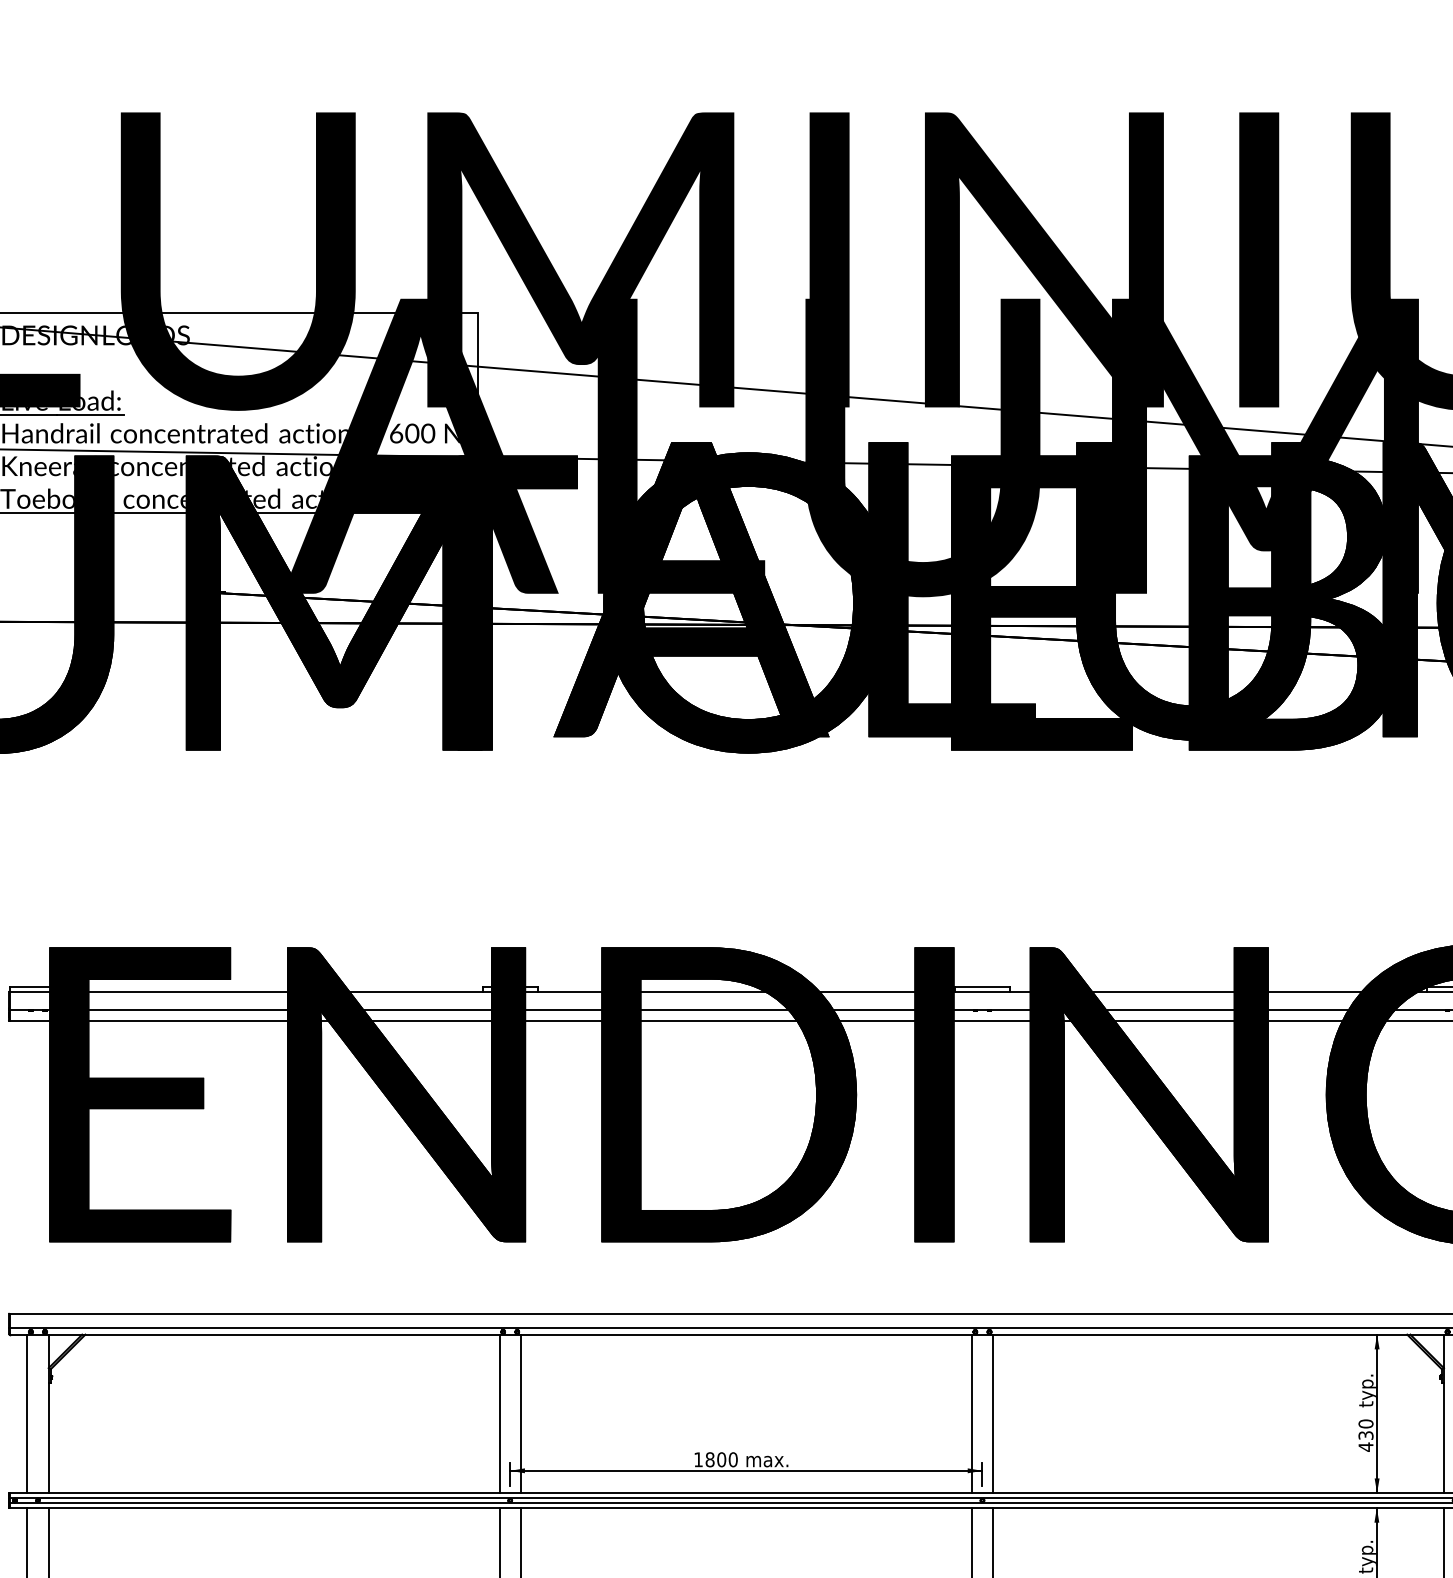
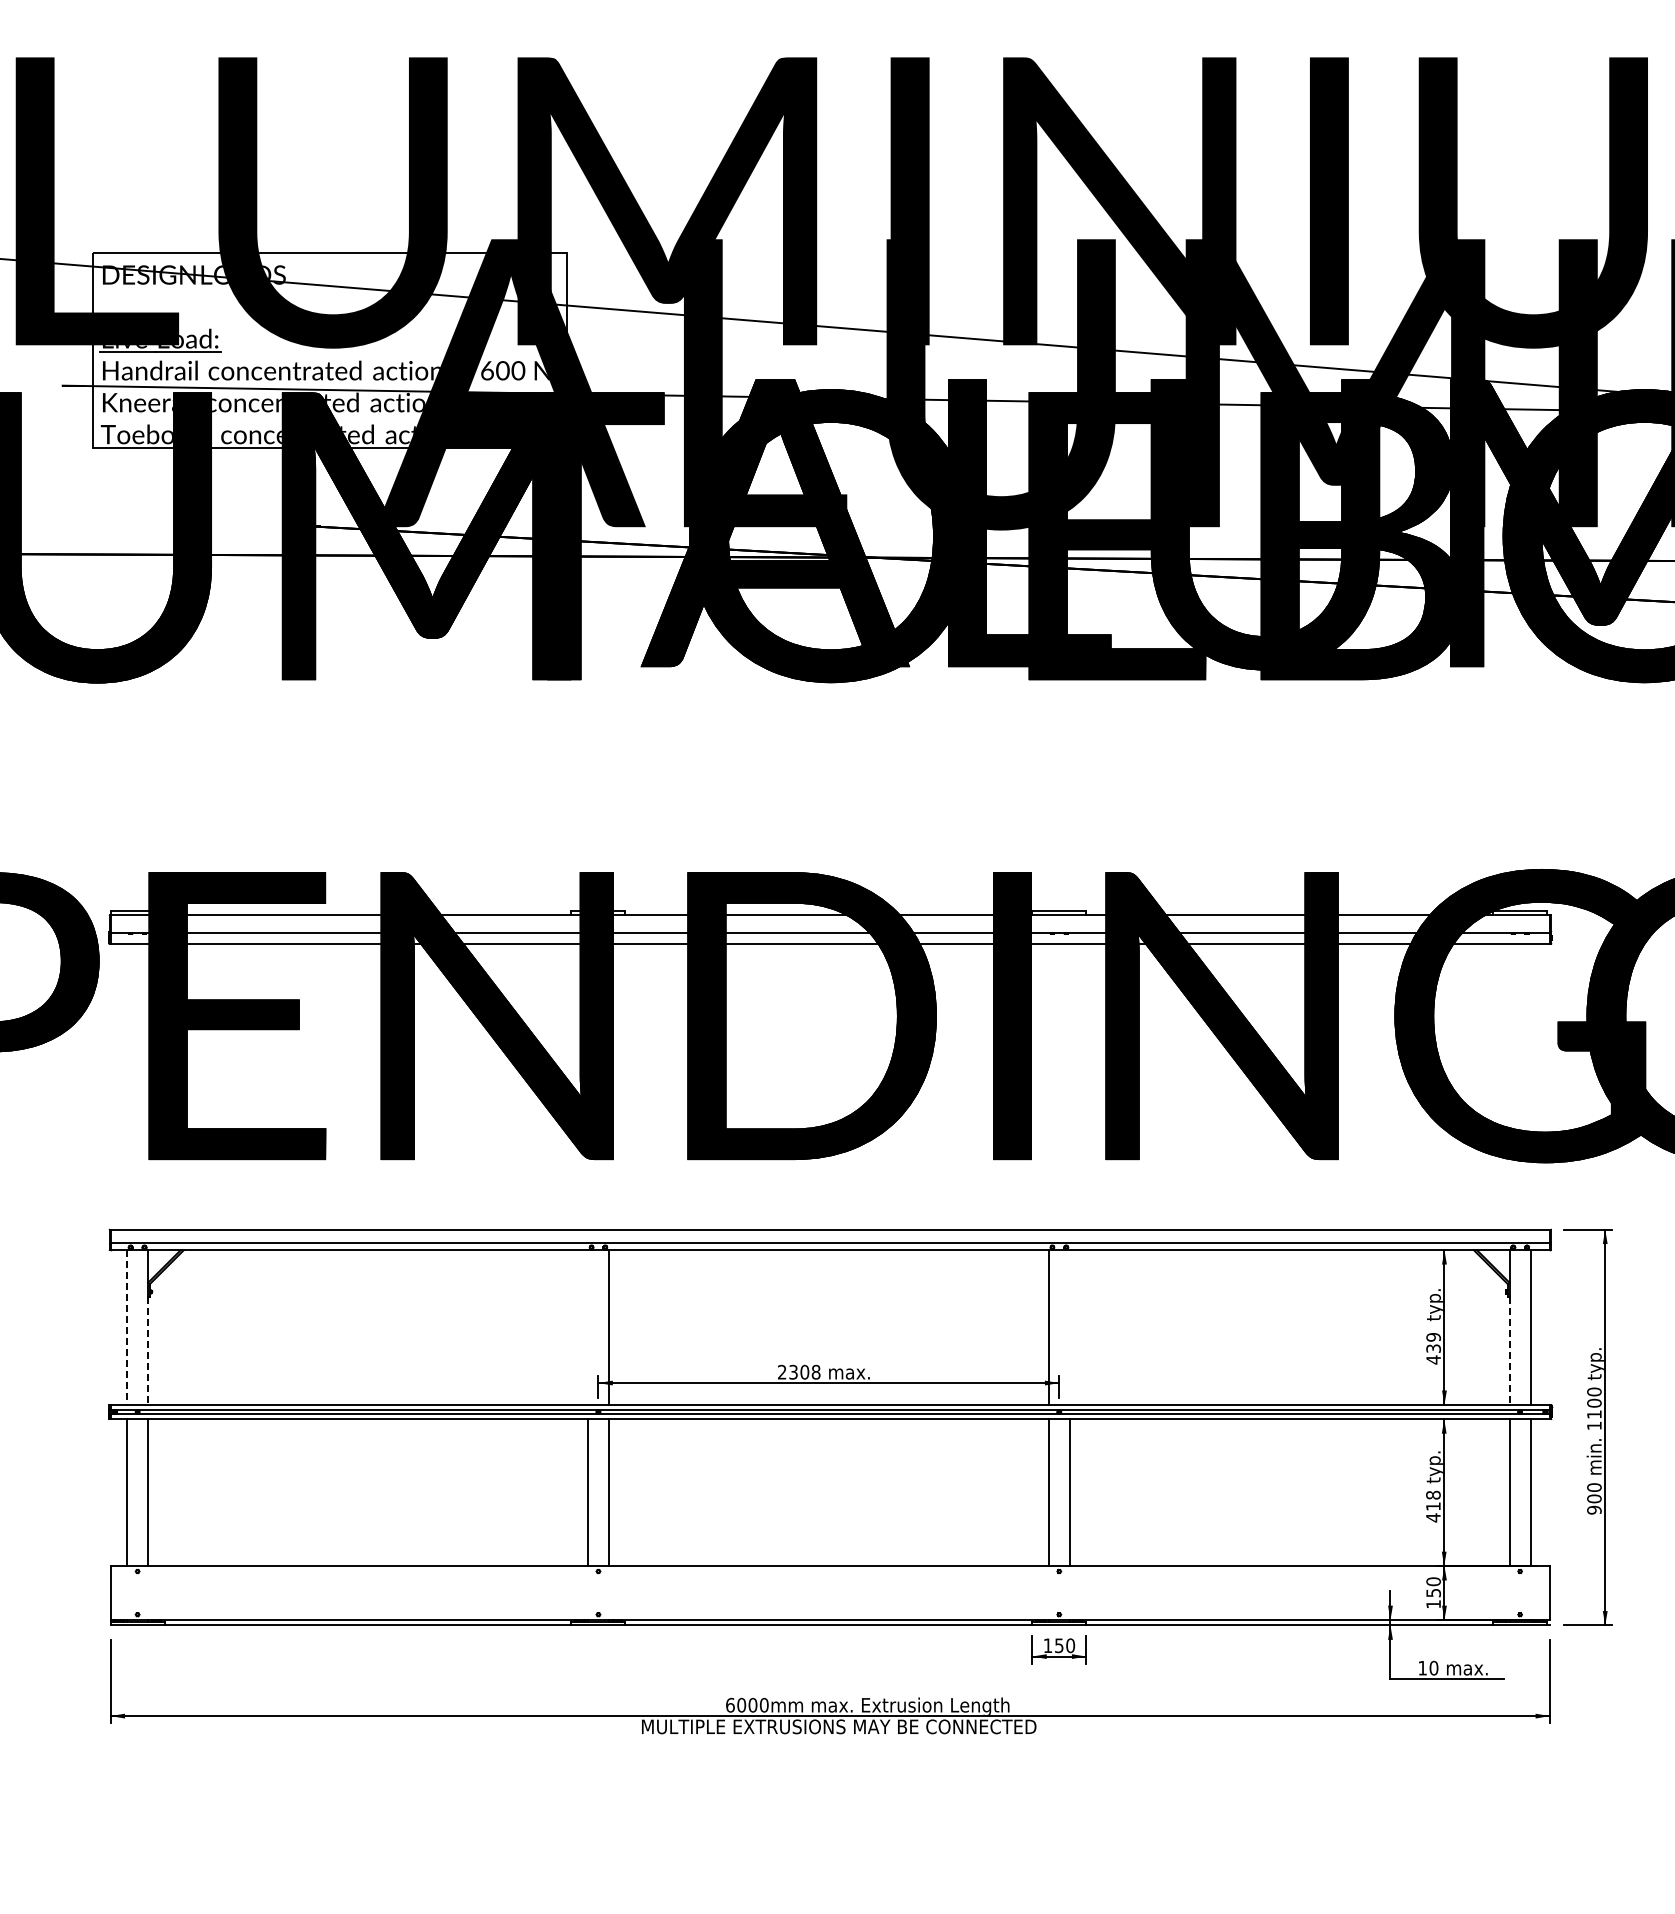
line: (500, 1413) -> (588, 1327), removed
line: (992, 1413) -> (1069, 1327), removed
line: (27, 1414) -> (127, 1328), solid -> dashed
text: (1365, 1424) -> (1433, 1337), 430 -> 439
line: (49, 1438) -> (148, 1351), solid -> dashed
line: (1443, 1438) -> (1509, 1351), solid -> dashed
text: (716, 1458) -> (799, 1371), 1800 -> 2308

